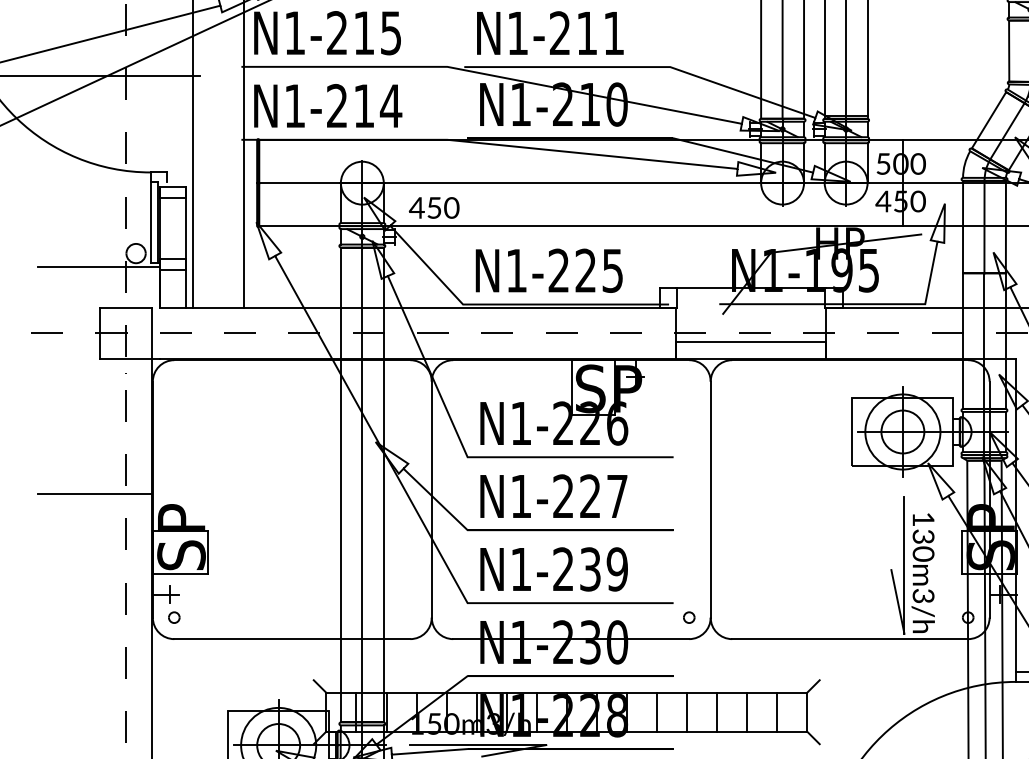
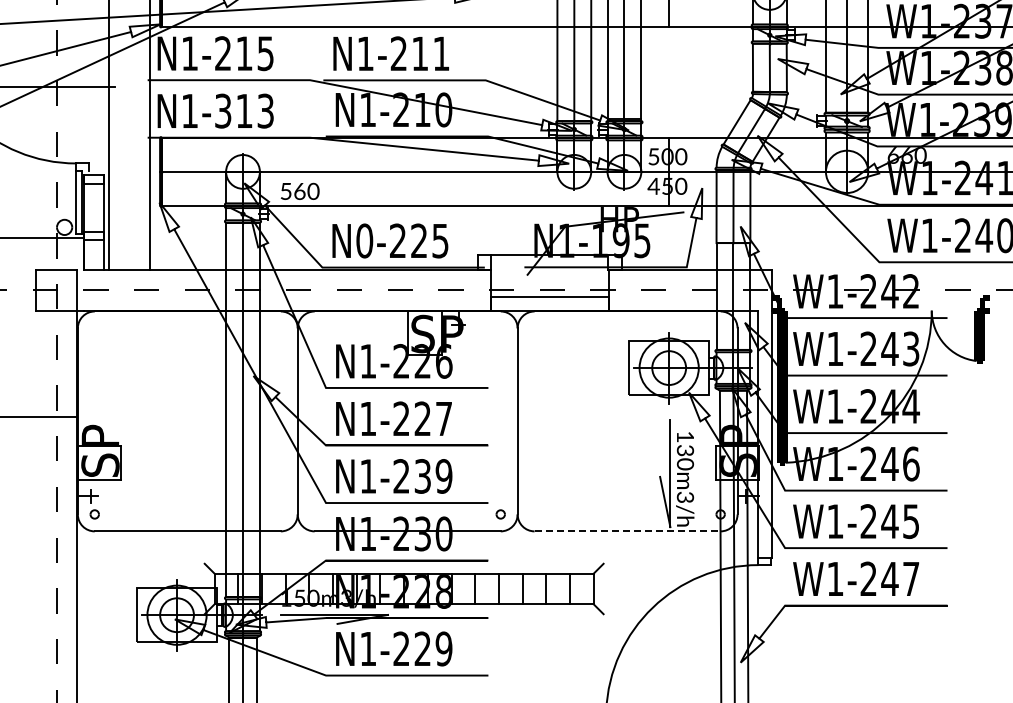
text: (364, 105) -> (244, 110), N1-214 -> N1-313
text: (425, 208) -> (292, 191), 450 -> 560
text: (516, 270) -> (364, 240), N1-225 -> N0-225
line: (851, 639) -> (628, 531), solid -> dashed

